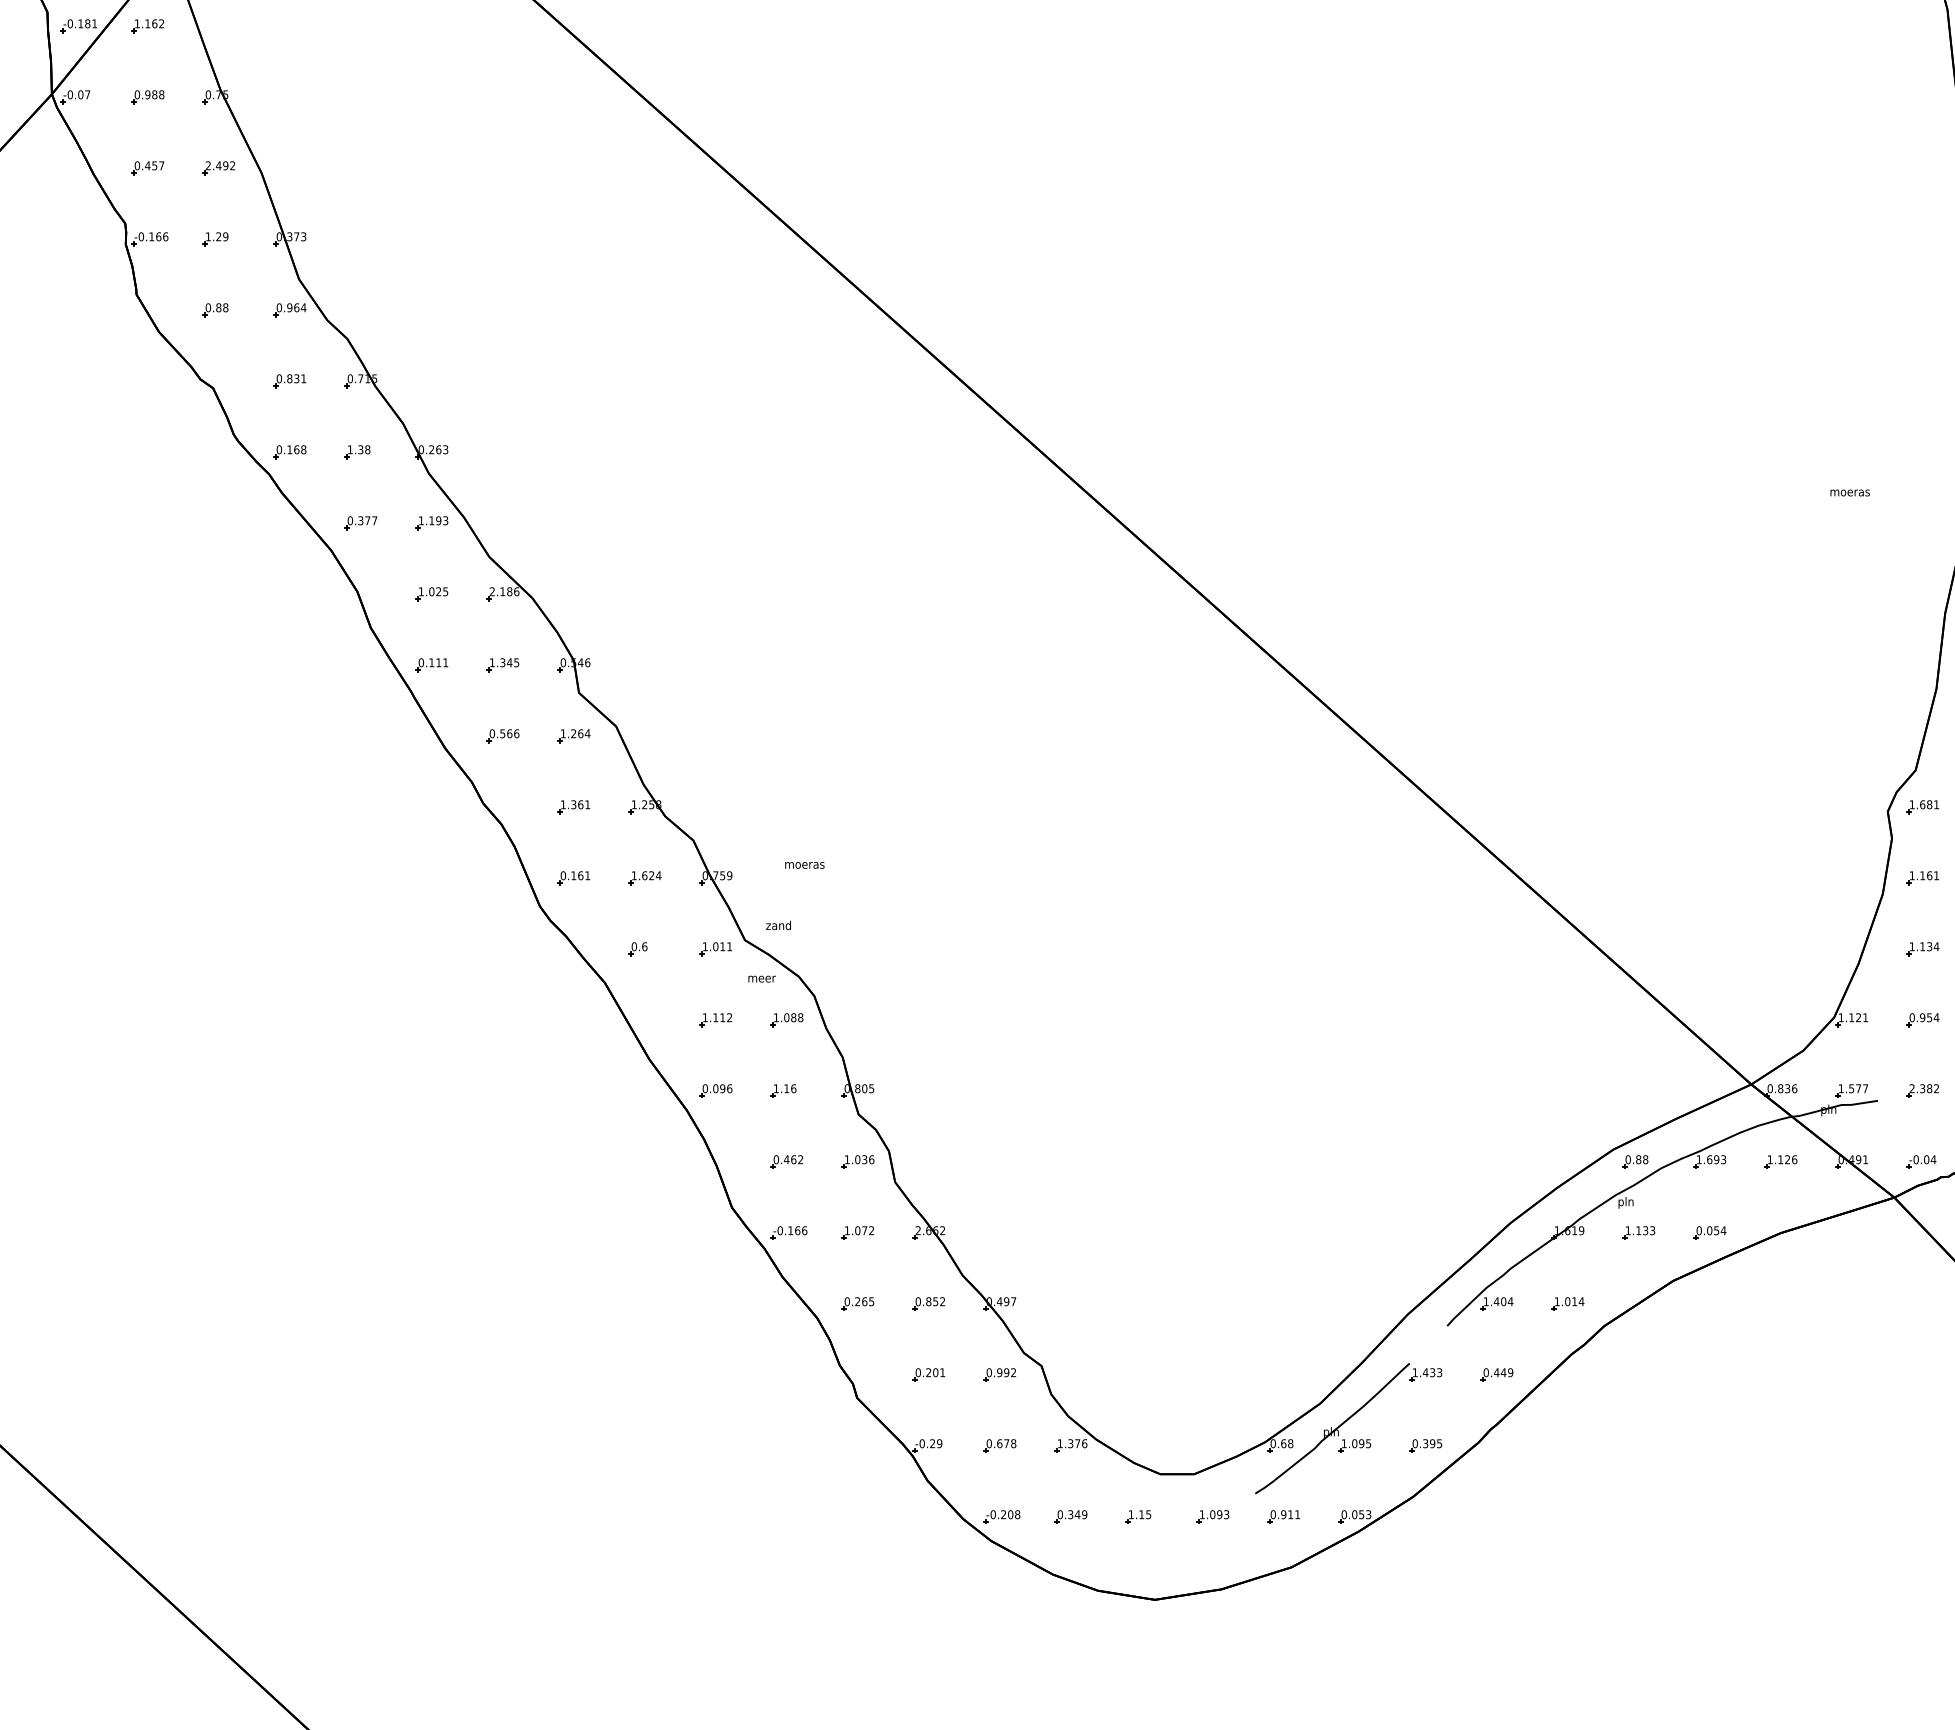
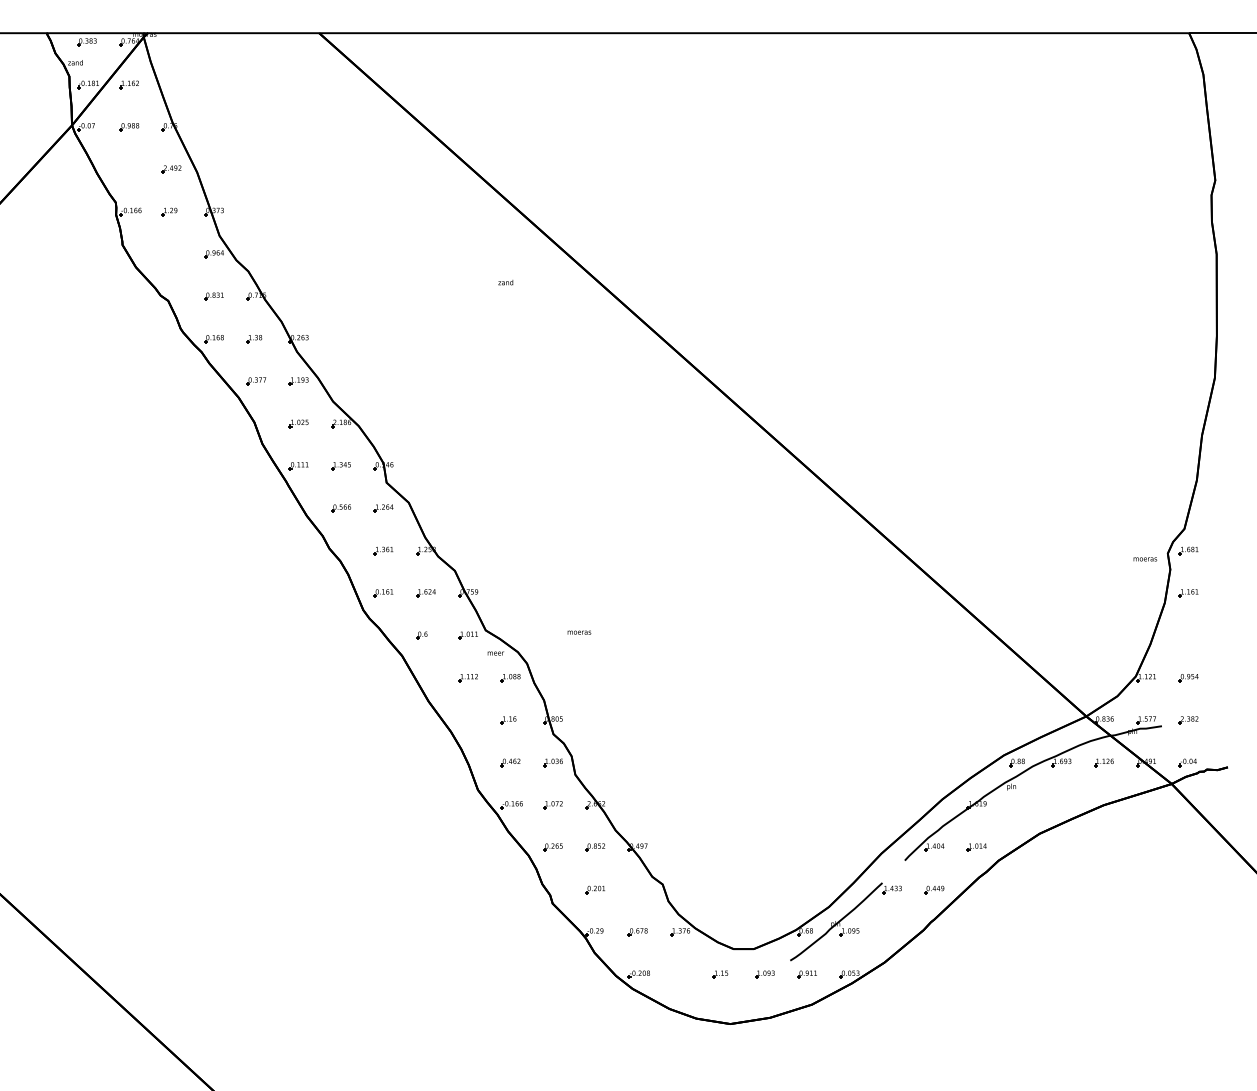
part: (146, 168) -> (128, 169), removed
part: (215, 310) -> (169, 254), removed
text: (1850, 493) -> (1145, 559), moved
text: (804, 865) -> (579, 632), moved
text: (778, 925) -> (505, 282), moved
part: (1922, 948) -> (1188, 635), removed
part: (716, 1091) -> (468, 720), removed
part: (1637, 1233) -> (1018, 805), removed
part: (1709, 1233) -> (1061, 805), removed
part: (999, 1374) -> (637, 889), removed
part: (1424, 1446) -> (891, 932), removed
part: (1069, 1516) -> (679, 974), removed

